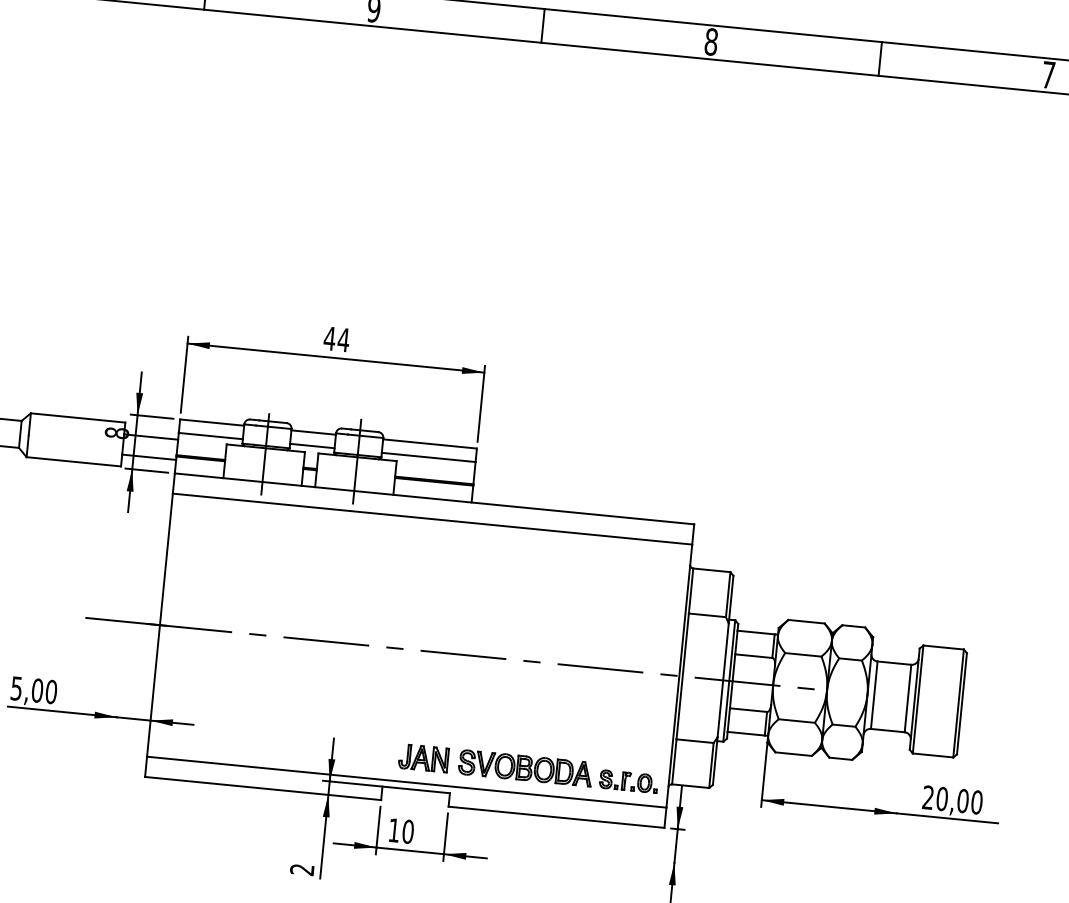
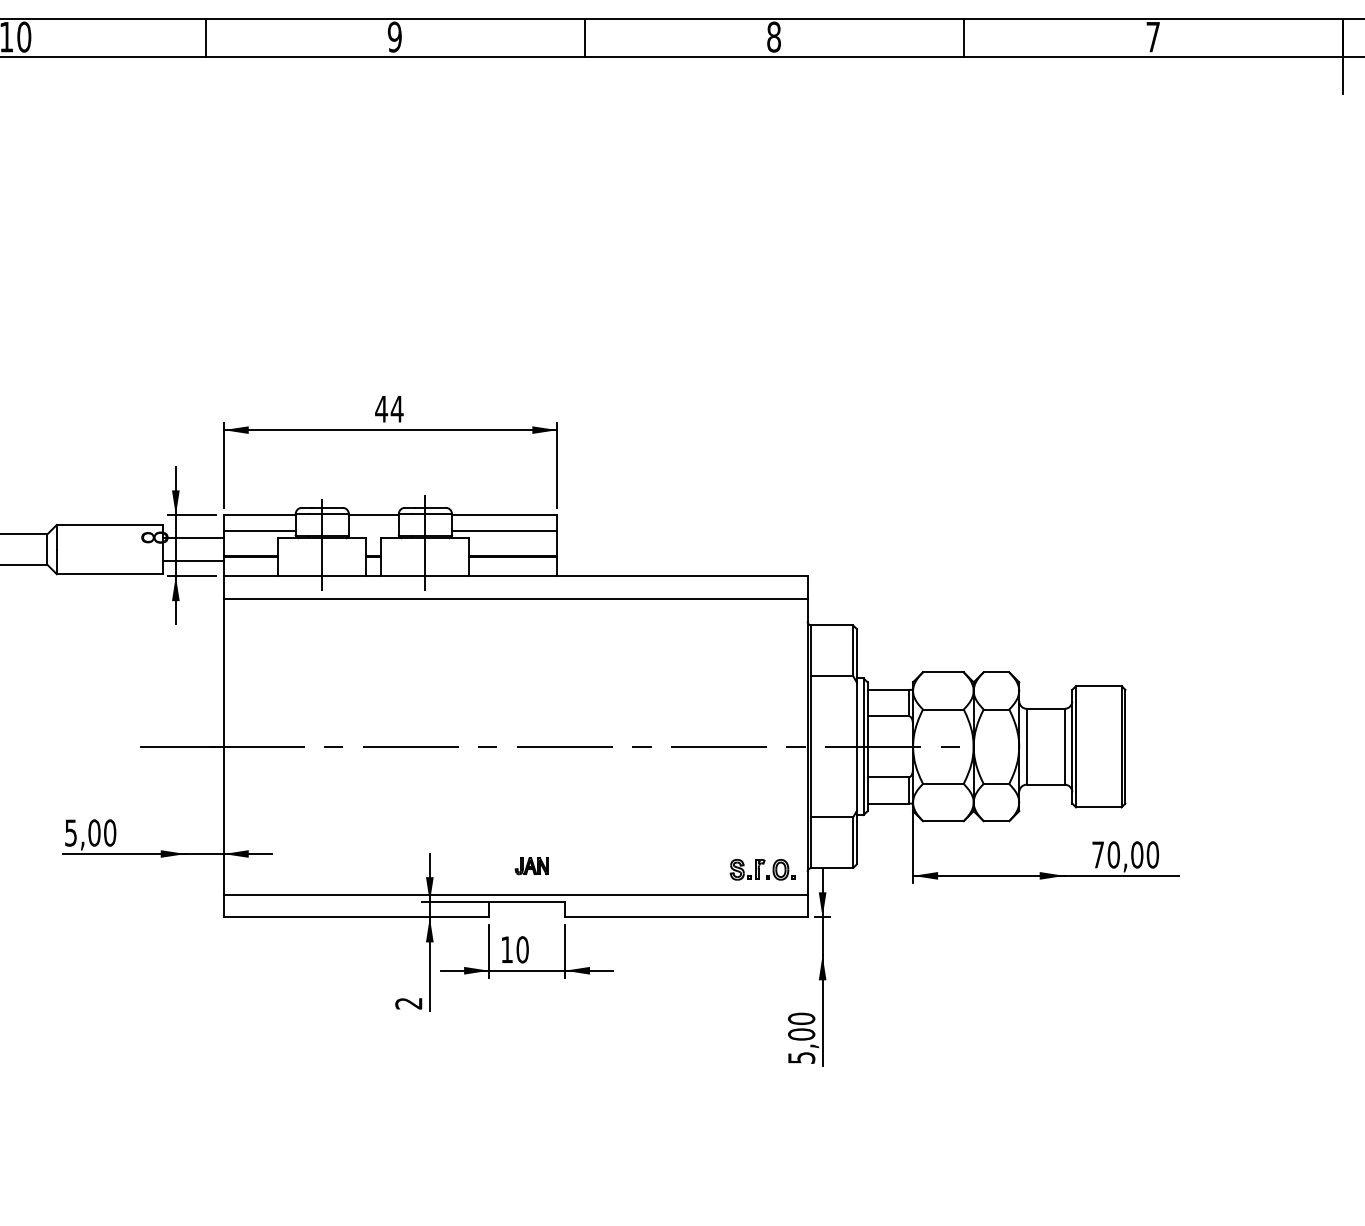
line: (312, 445) -> (373, 530), removed
part: (423, 757) -> (531, 865), size x0.6
part: (525, 767) -> (646, 865), removed
text: (927, 797) -> (1097, 854), 20,00 -> 70,00

